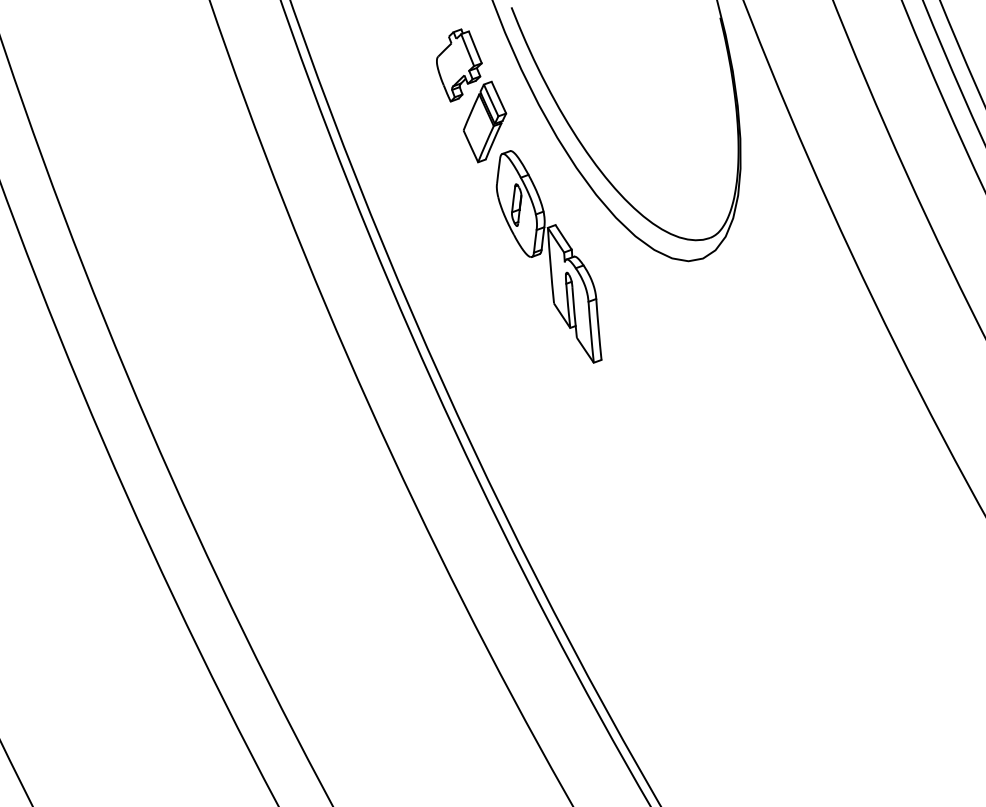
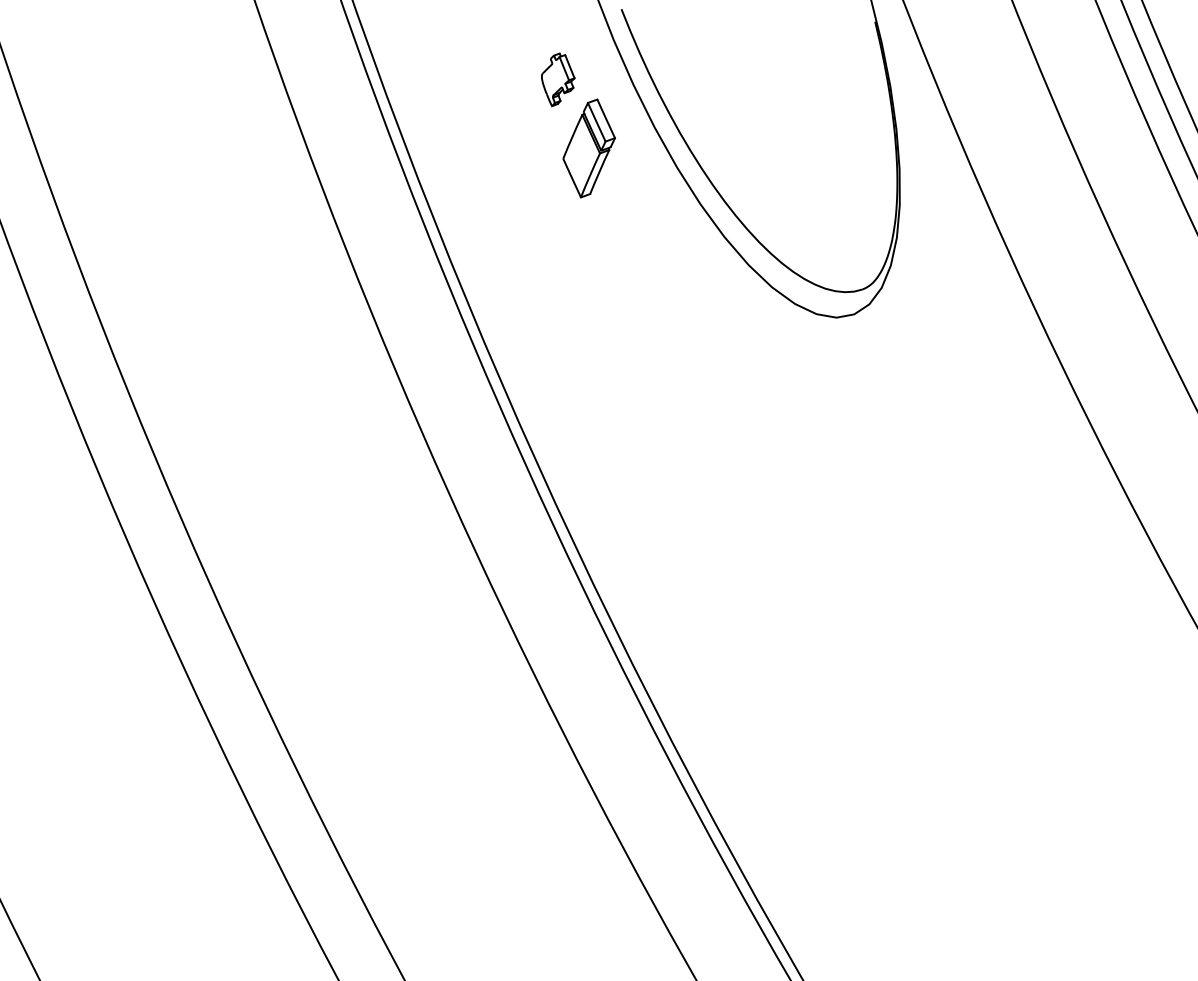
part: (459, 65) -> (558, 79), size x0.6
part: (548, 256) -> (666, 311), removed

